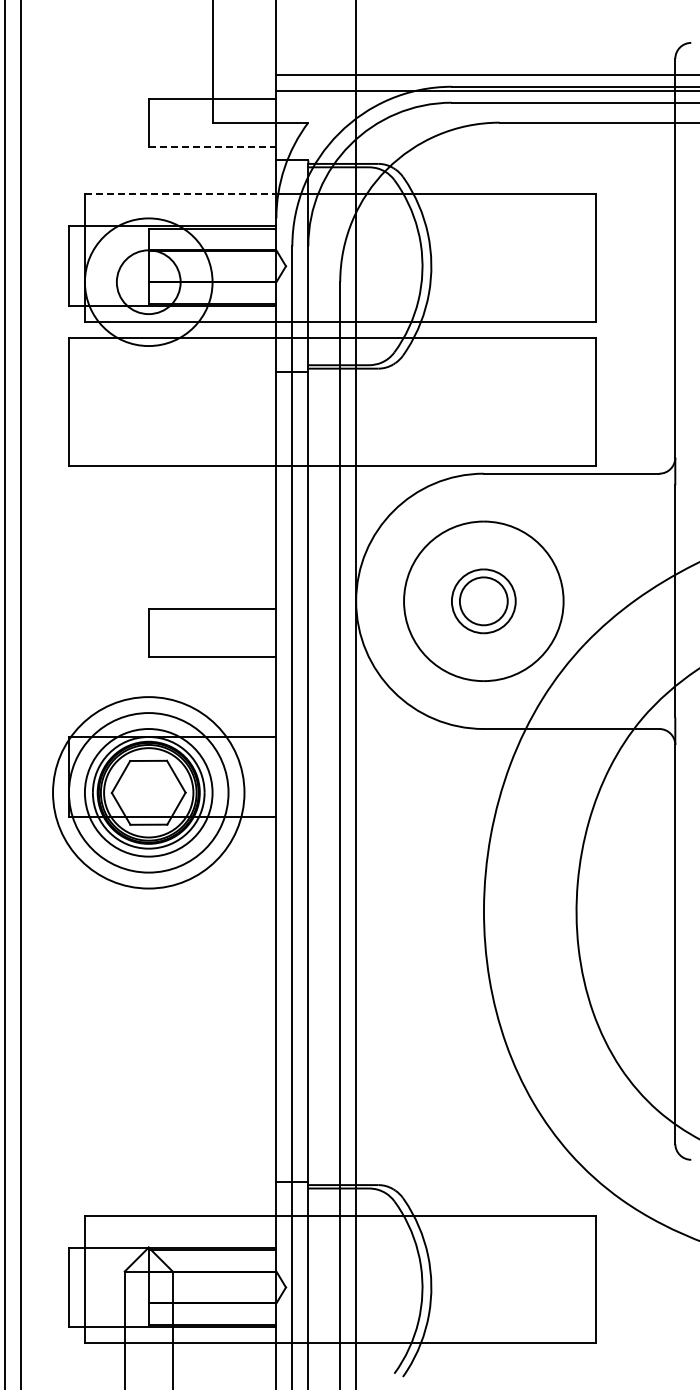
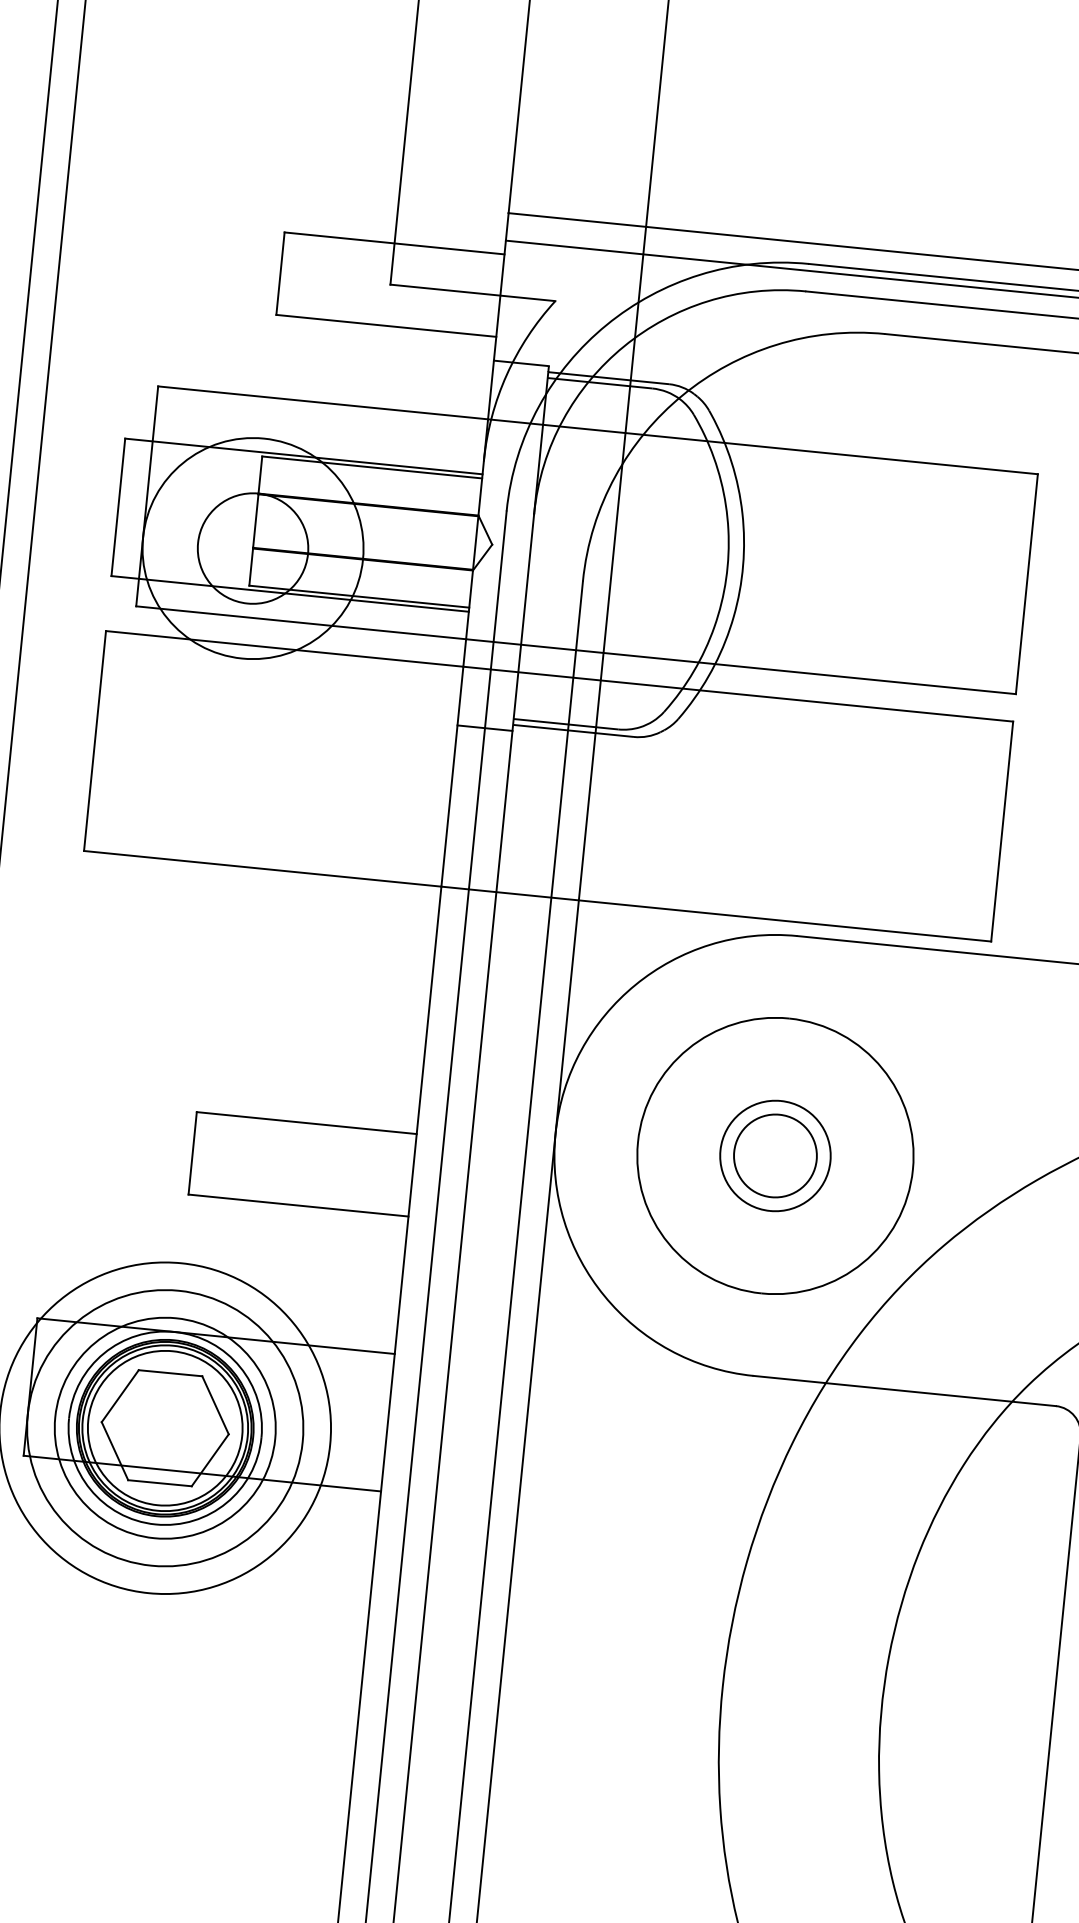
line: (212, 146) -> (386, 325), dashed -> solid
line: (180, 194) -> (322, 402), dashed -> solid

